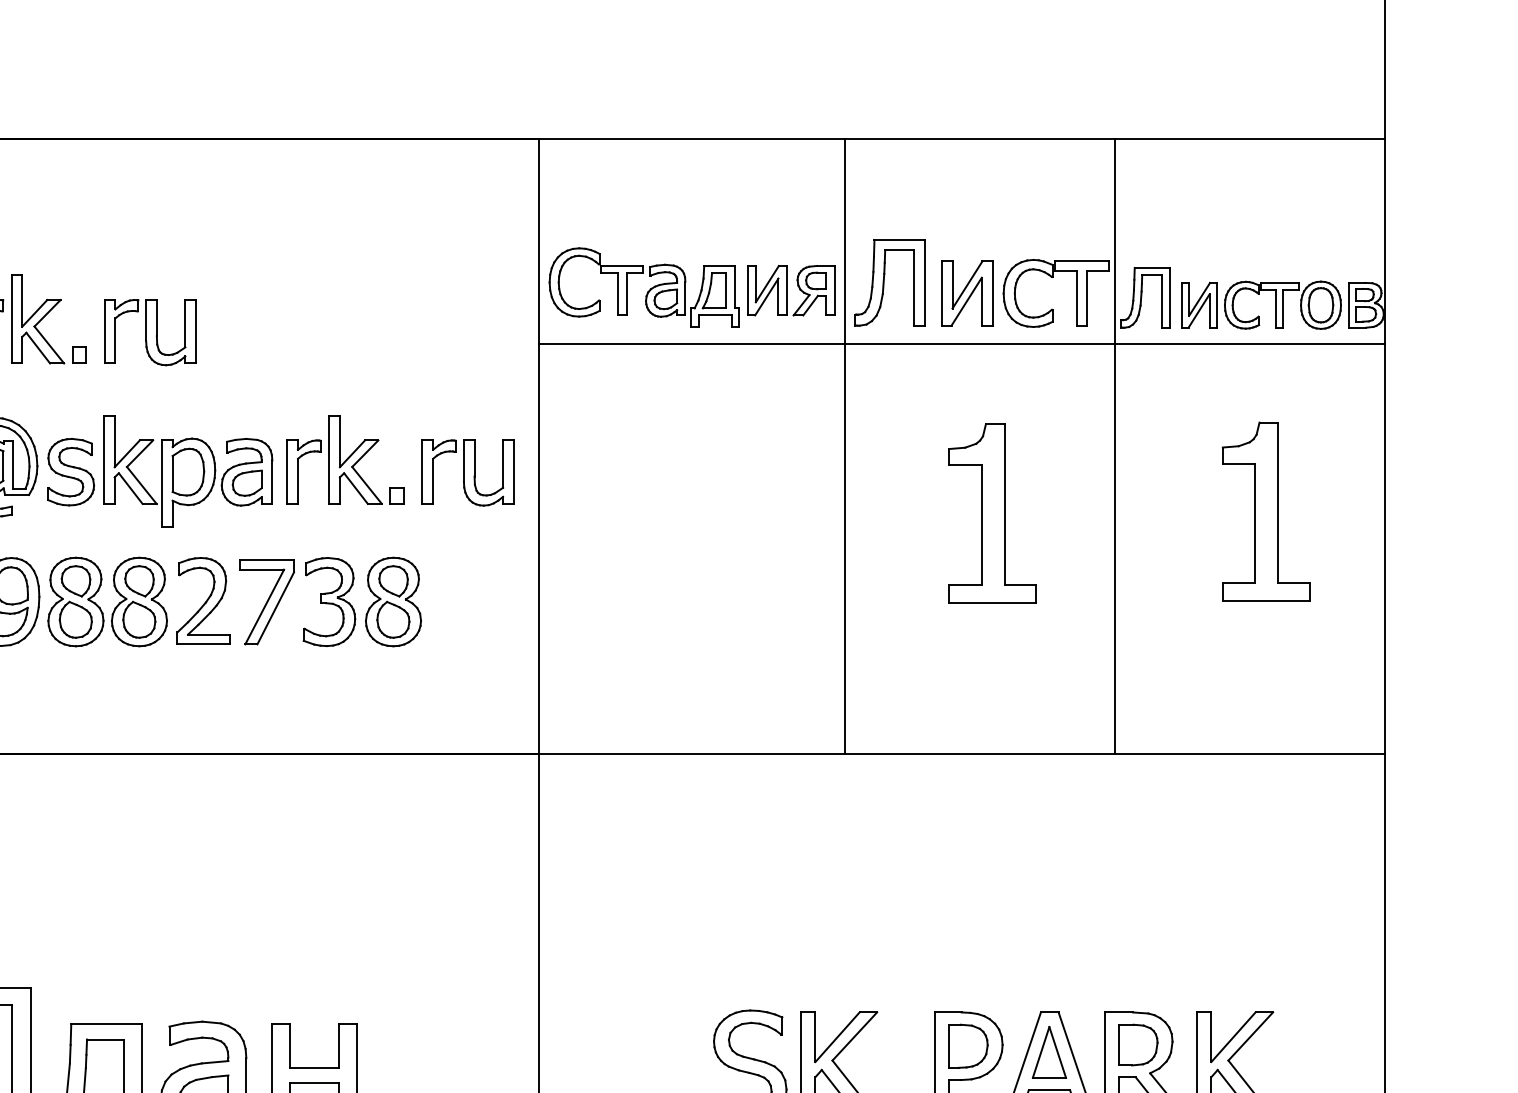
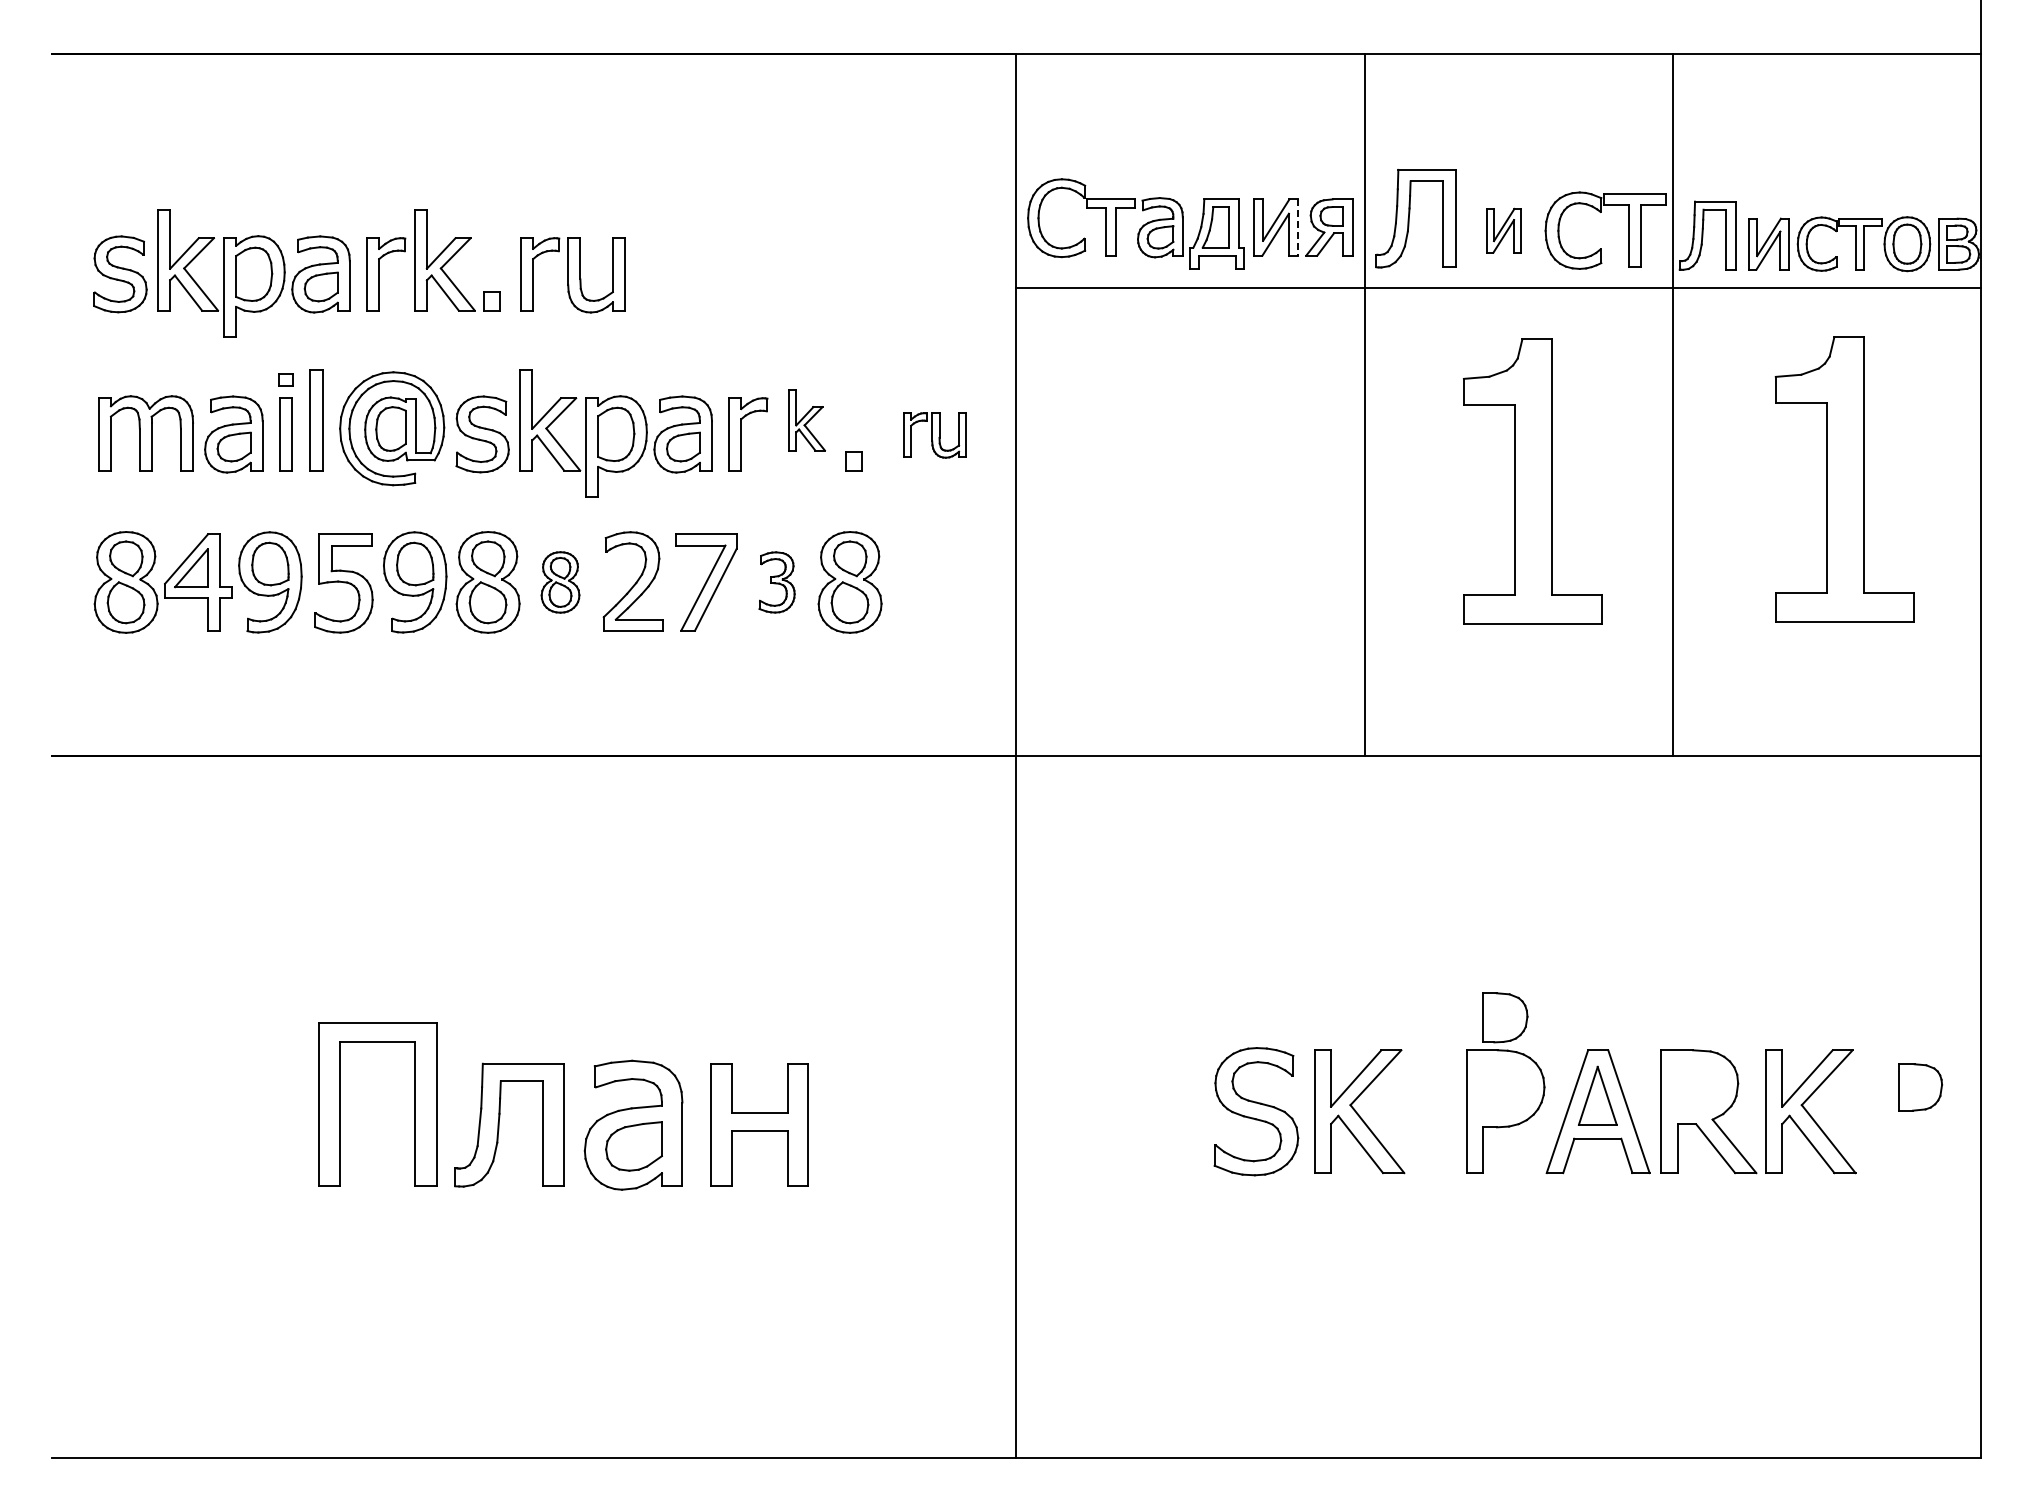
line: (786, 291) -> (1298, 228), solid -> dashed
part: (966, 293) -> (1503, 230), size x0.6
part: (355, 459) -> (806, 420), size x0.6
part: (467, 473) -> (934, 435), size x0.6
part: (1265, 511) -> (1844, 479), size x1.4
part: (992, 512) -> (1532, 480), size x1.4
part: (139, 602) -> (560, 582), size x0.6
part: (328, 602) -> (776, 582), size x0.6
part: (968, 1045) -> (1505, 1017), moved
part: (1138, 1045) -> (1920, 1087), moved

